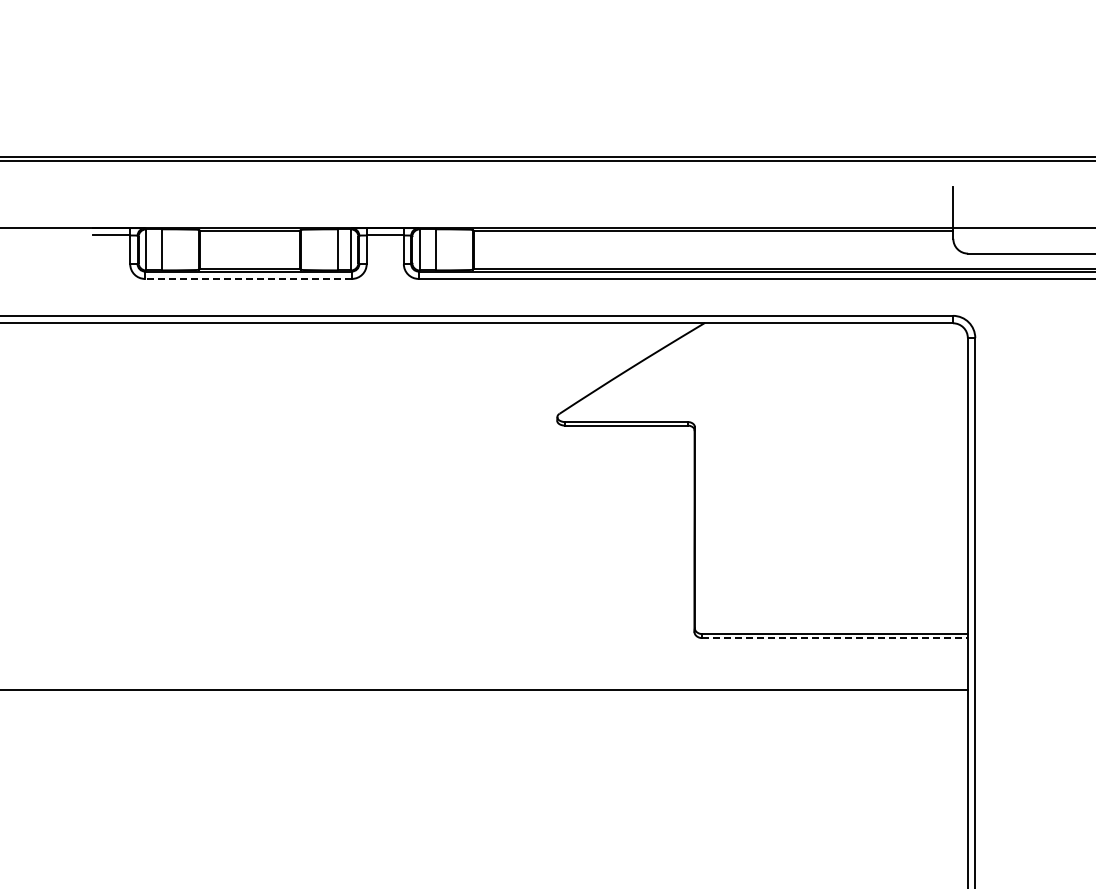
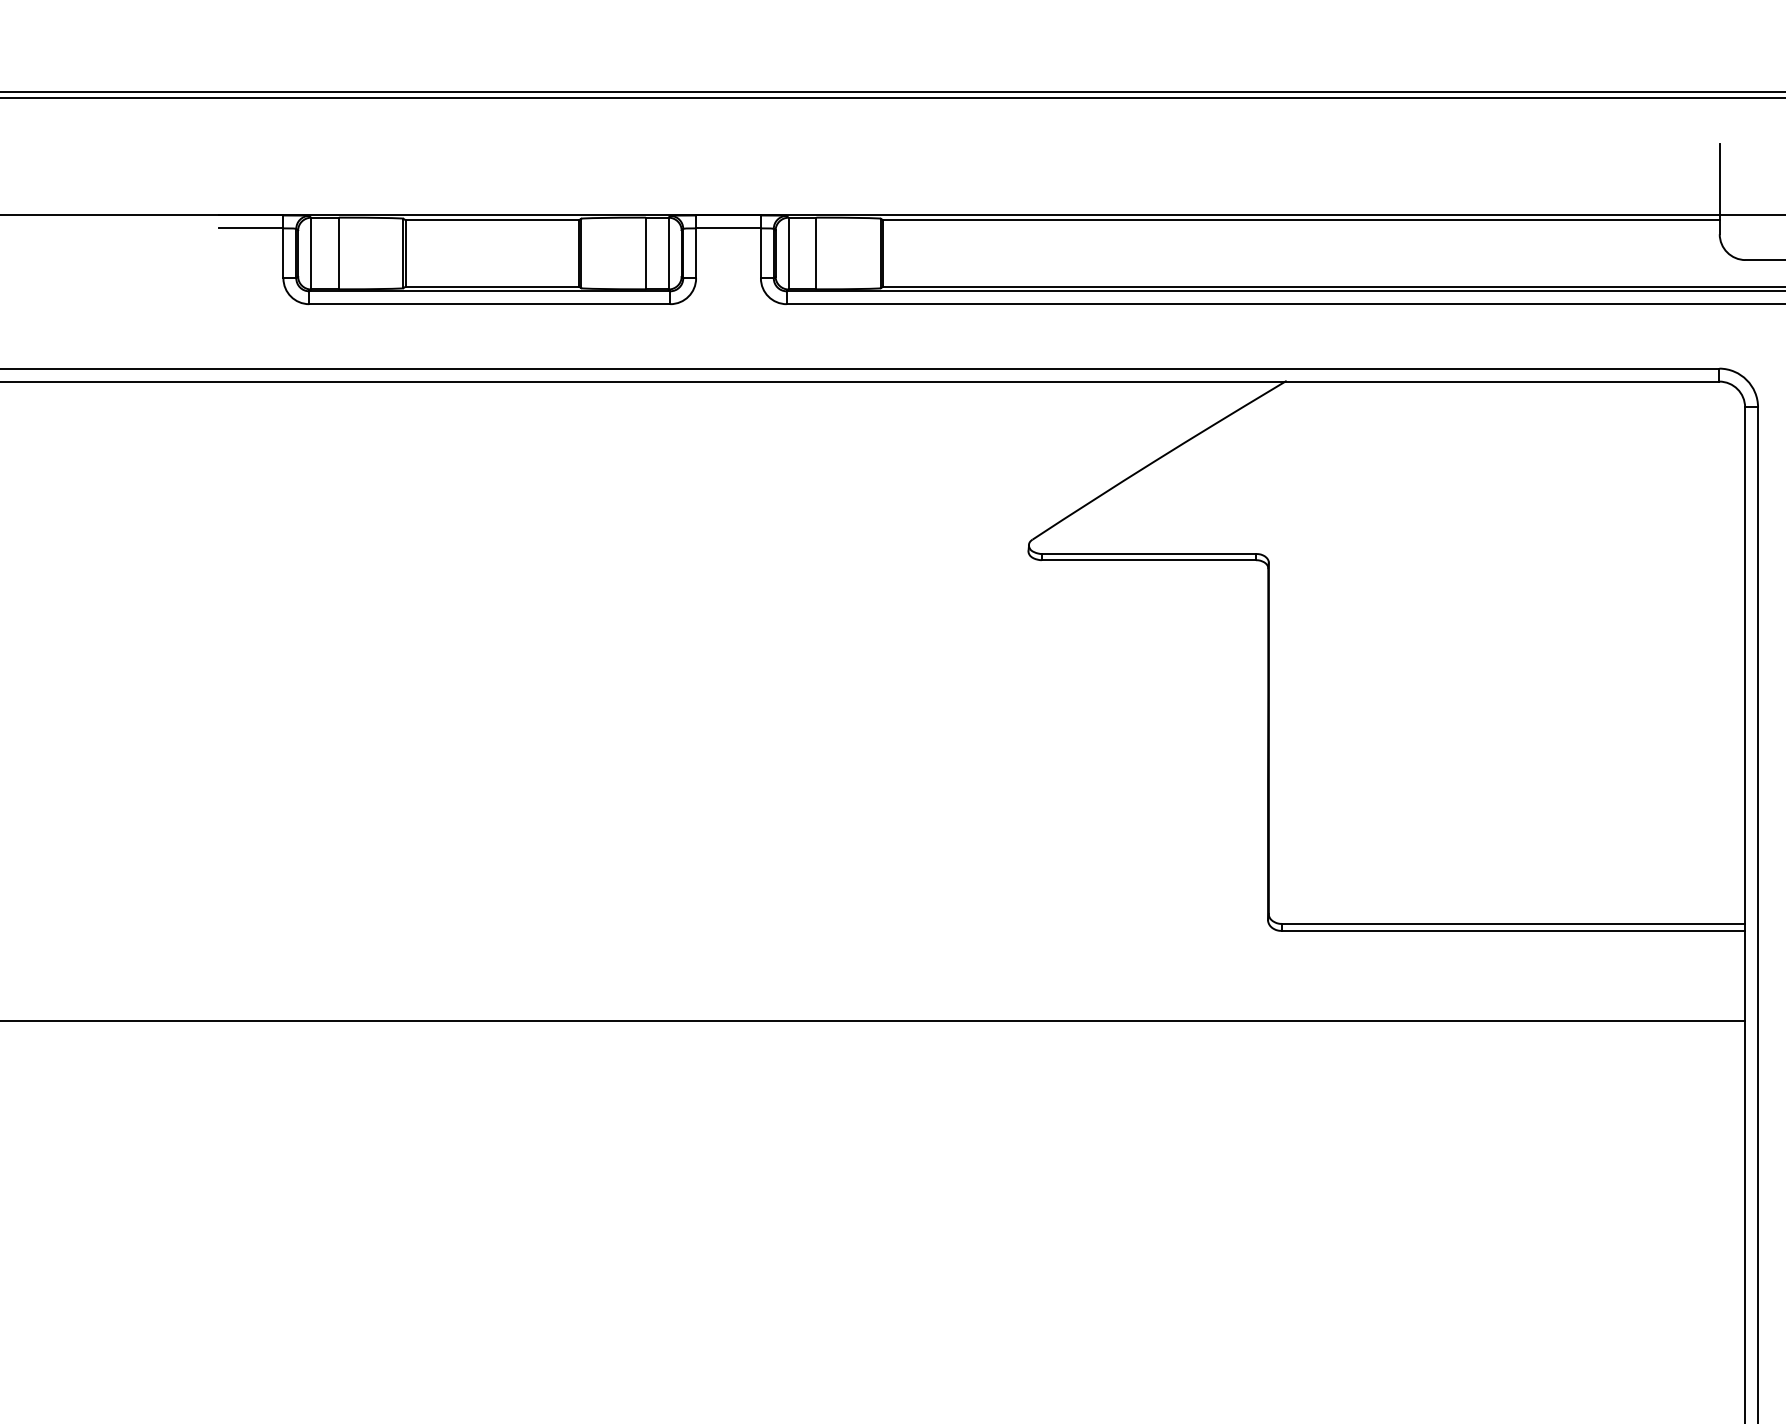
line: (247, 278) -> (488, 303), dashed -> solid
line: (835, 638) -> (1514, 931), dashed -> solid

